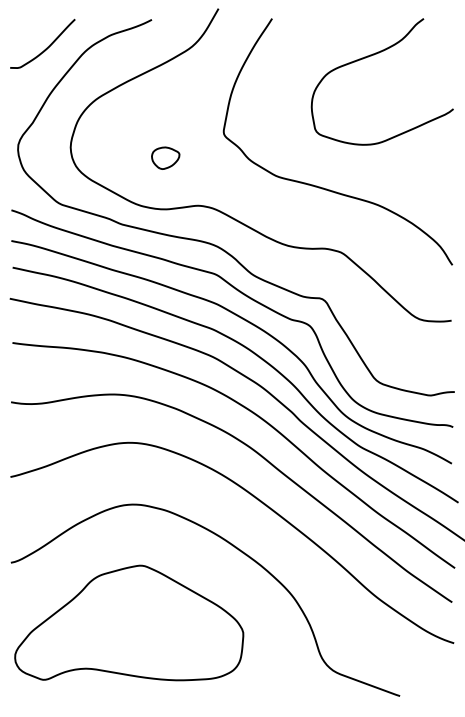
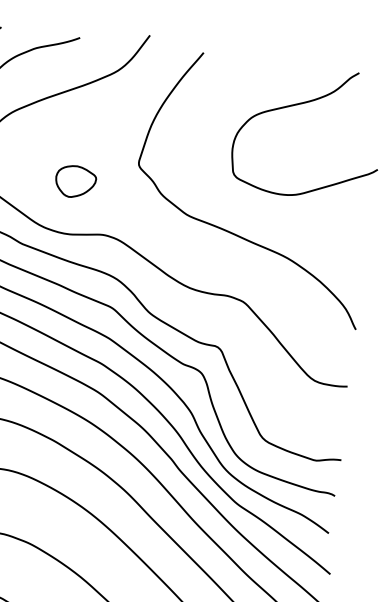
part: (165, 157) -> (75, 181), size x1.4

